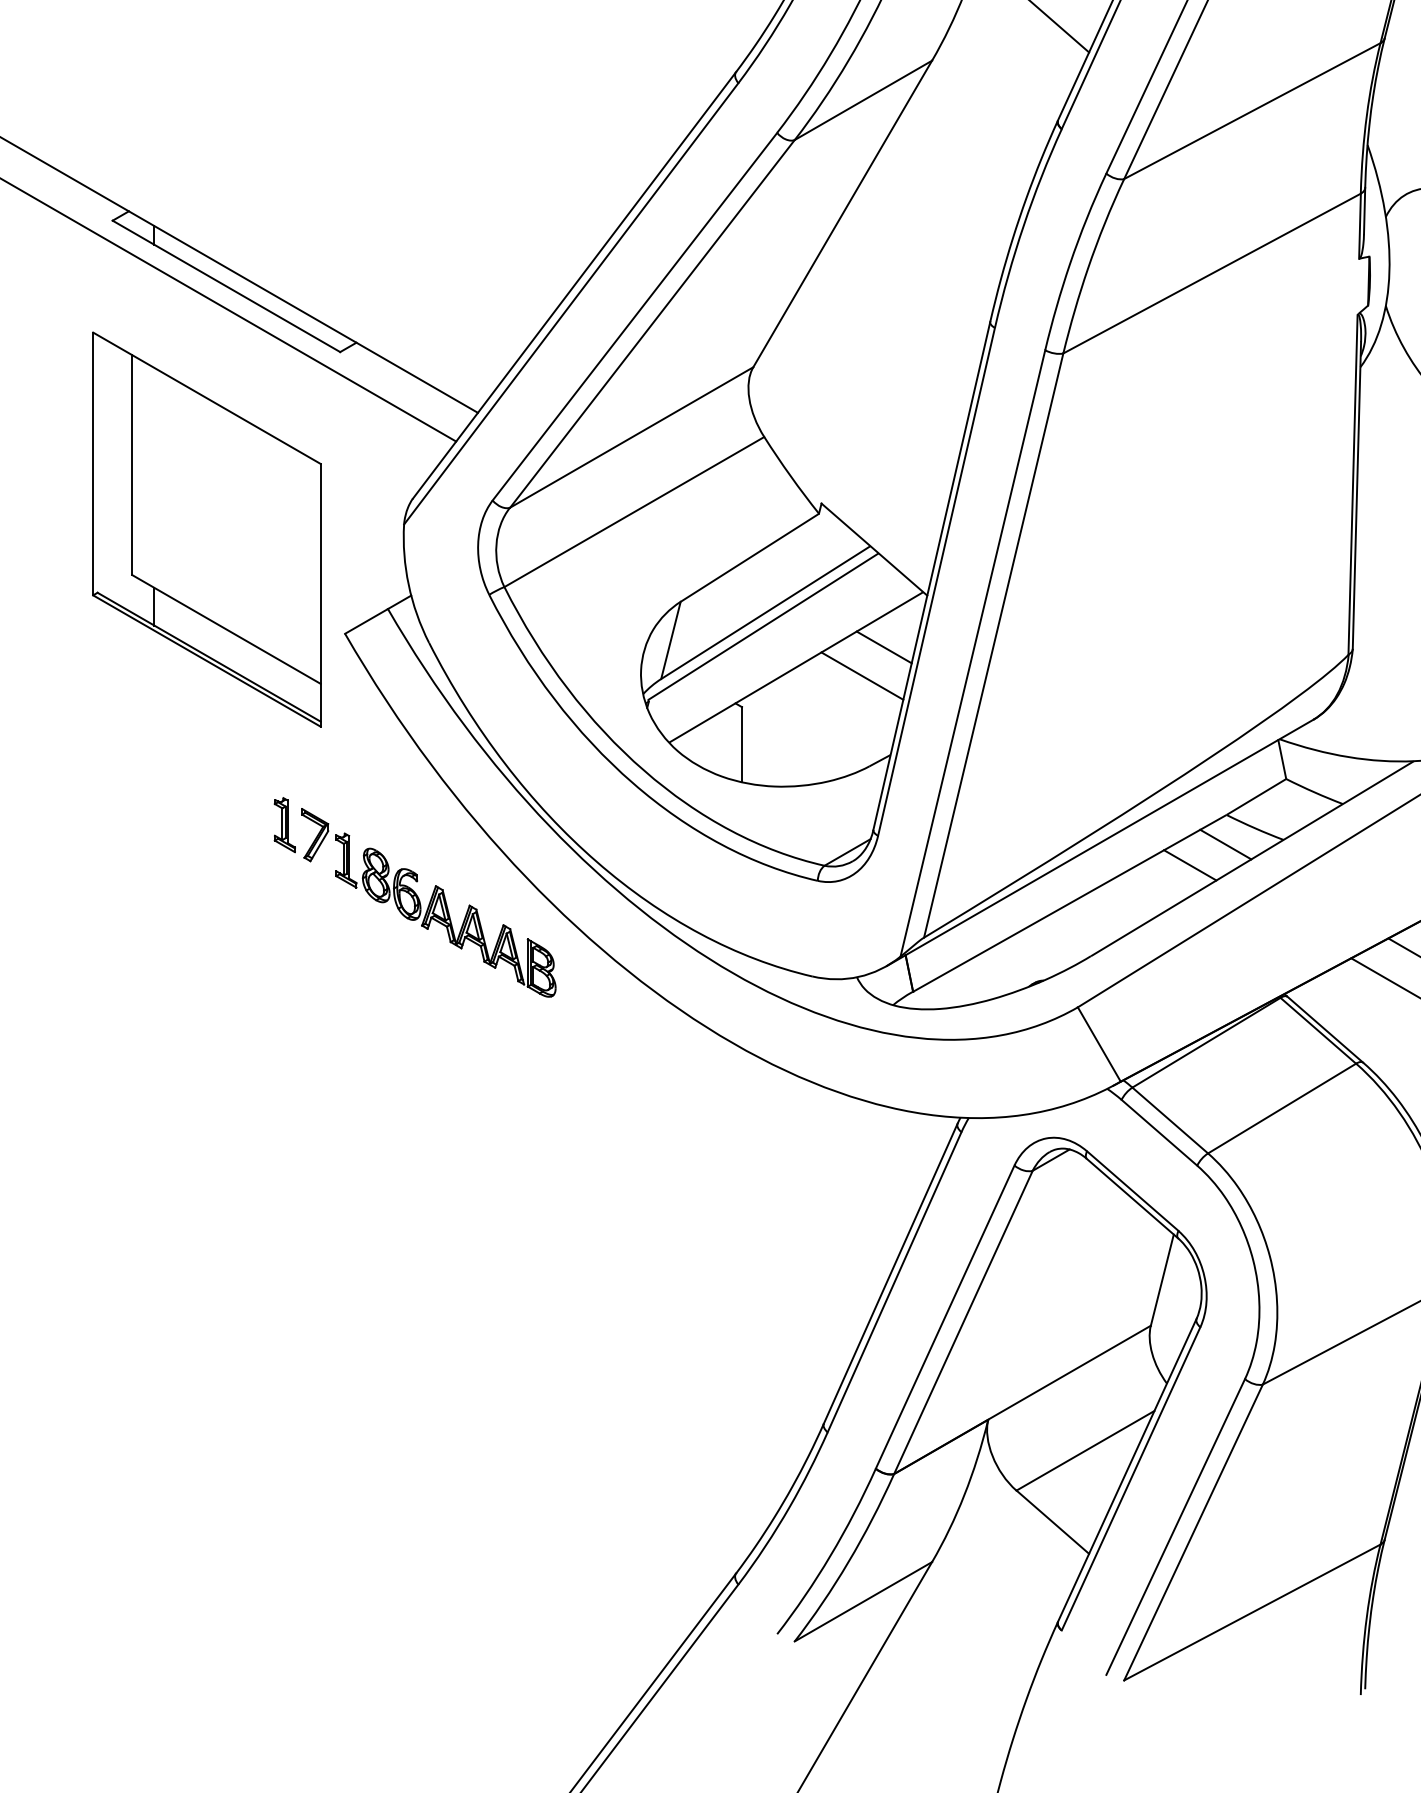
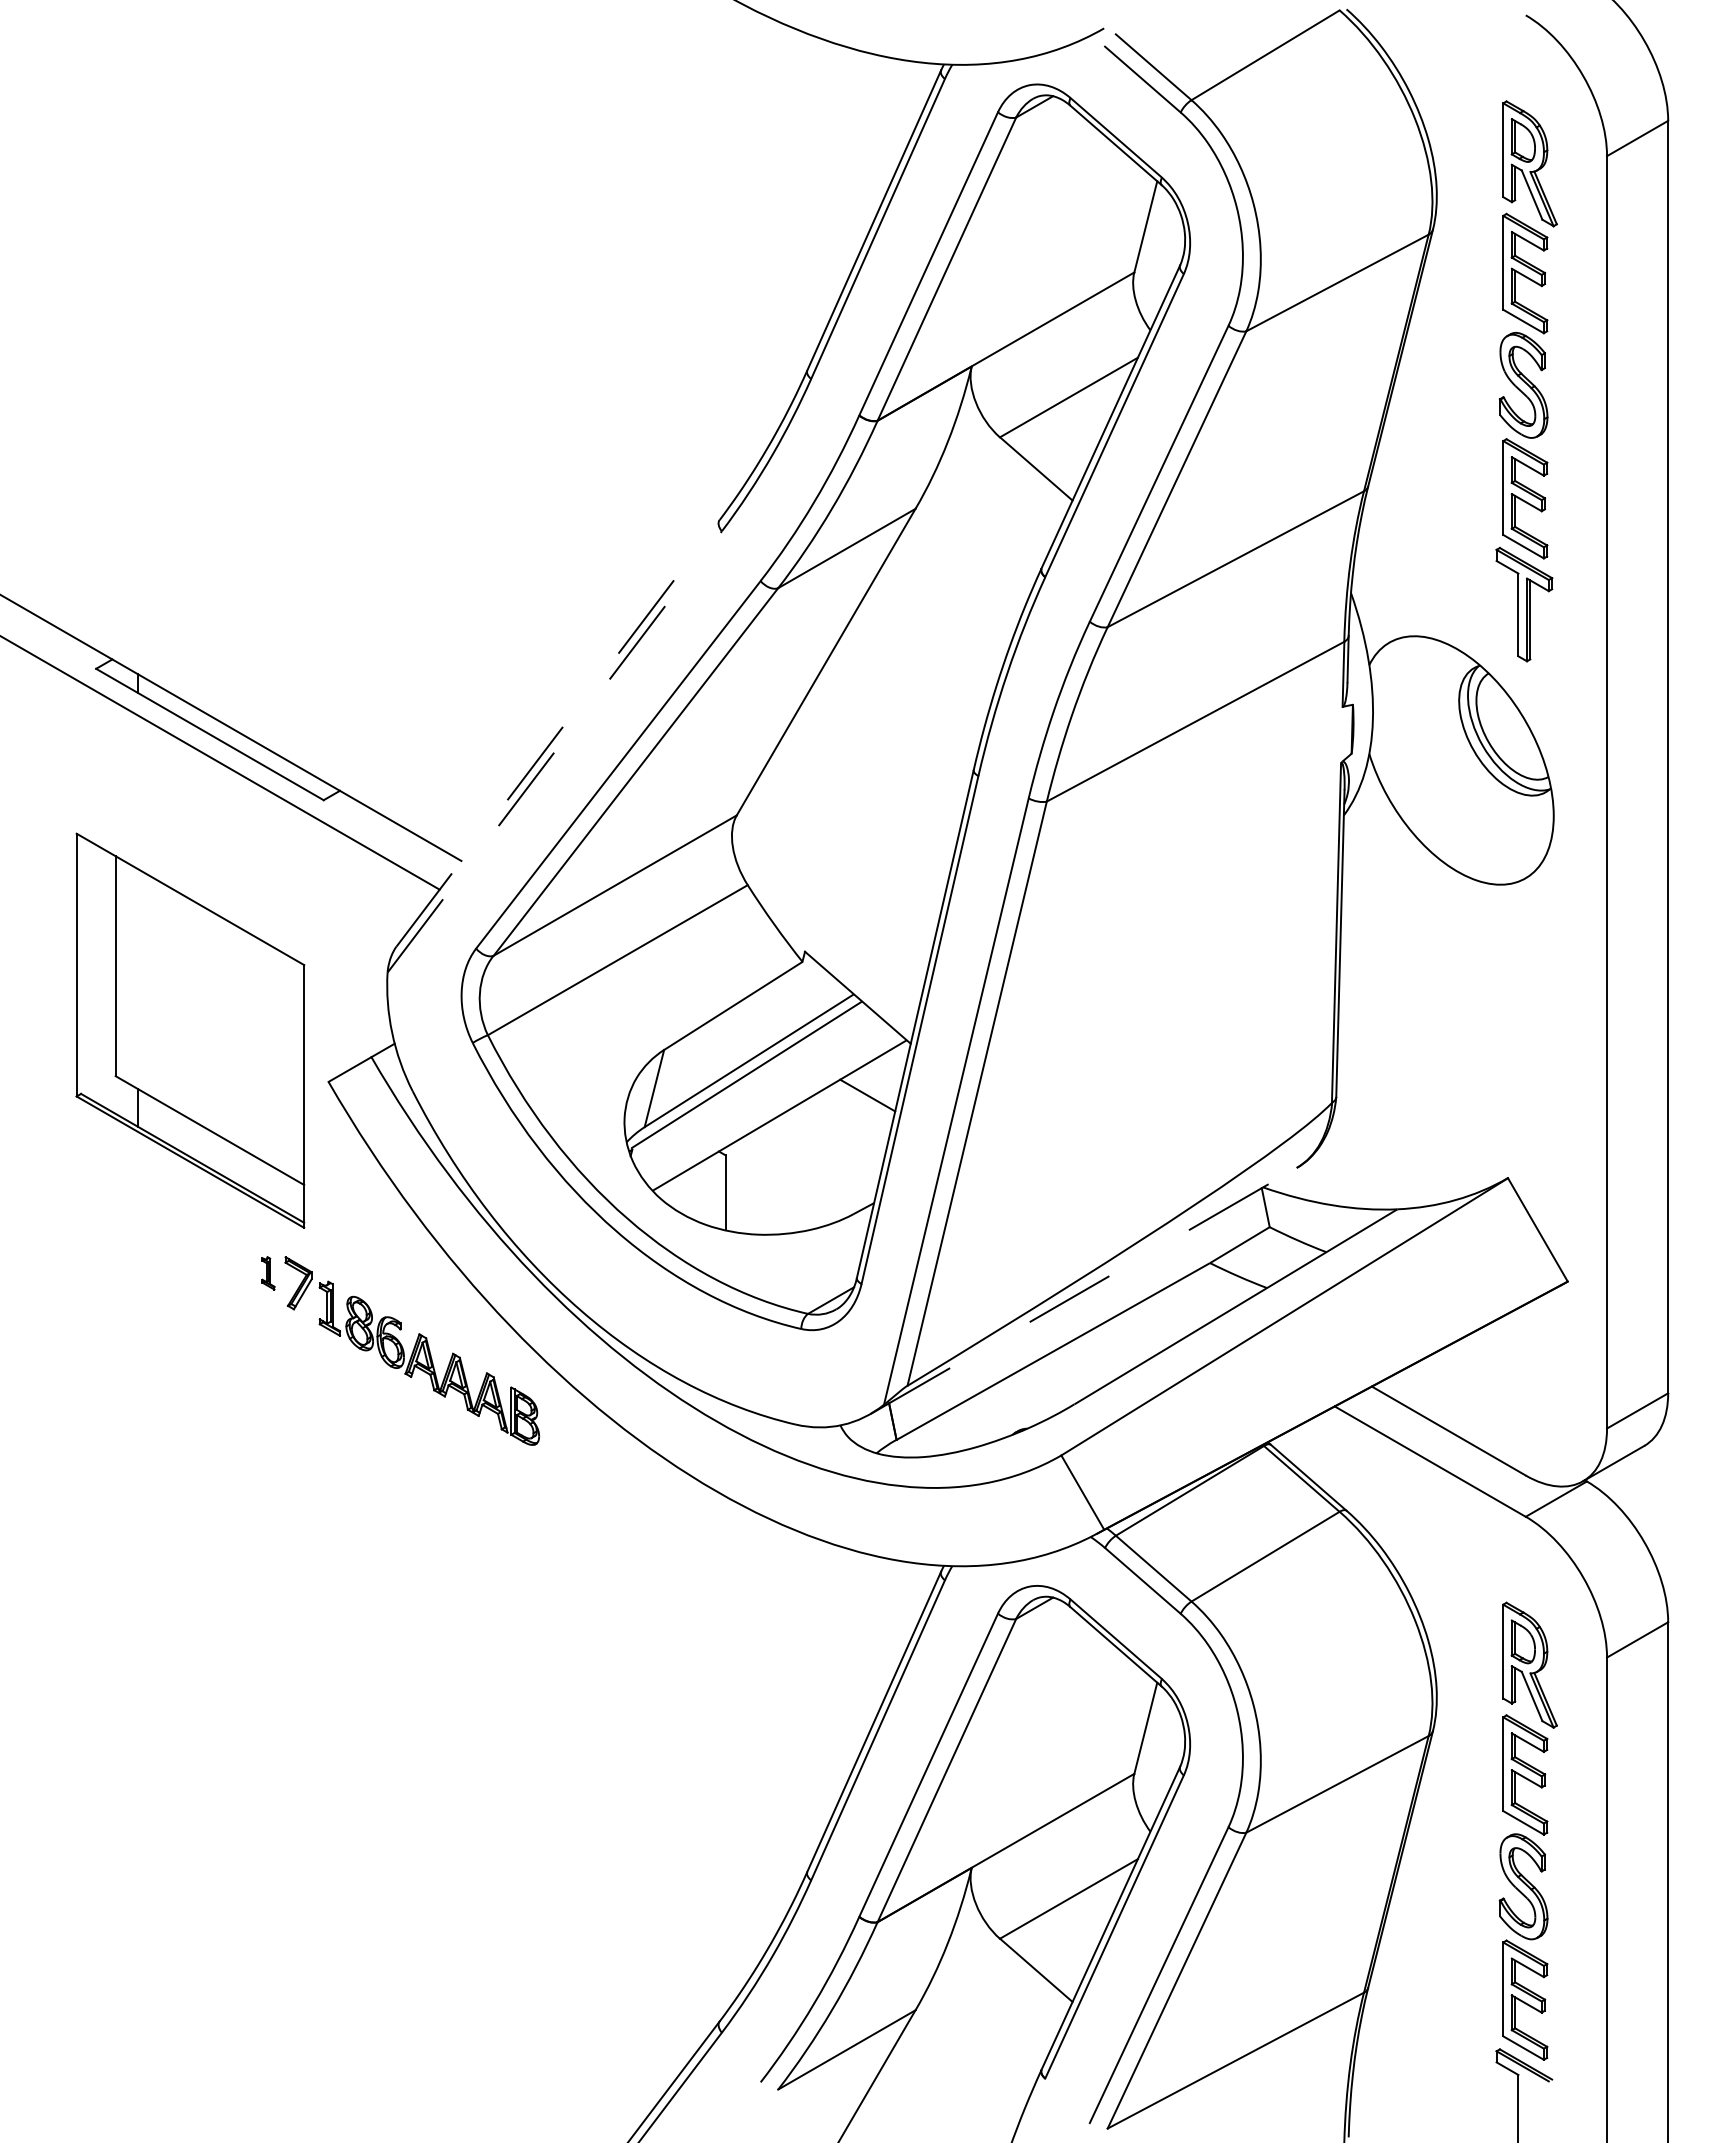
line: (575, 285) -> (558, 733), solid -> dashed
line: (571, 303) -> (554, 751), solid -> dashed
part: (207, 529) -> (190, 1030), moved
line: (862, 675) -> (845, 1123), removed
part: (285, 825) -> (268, 1273), size x0.6
line: (1101, 842) -> (1084, 1290), solid -> dashed
line: (1225, 844) -> (1208, 1292), removed
line: (1190, 865) -> (1173, 1313), removed

